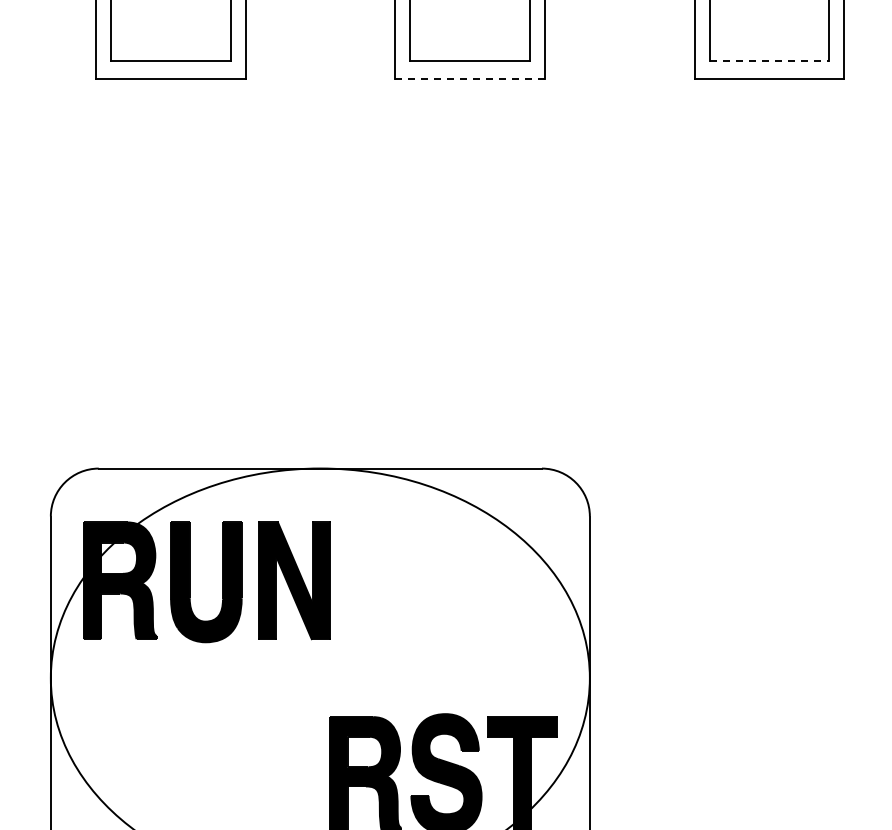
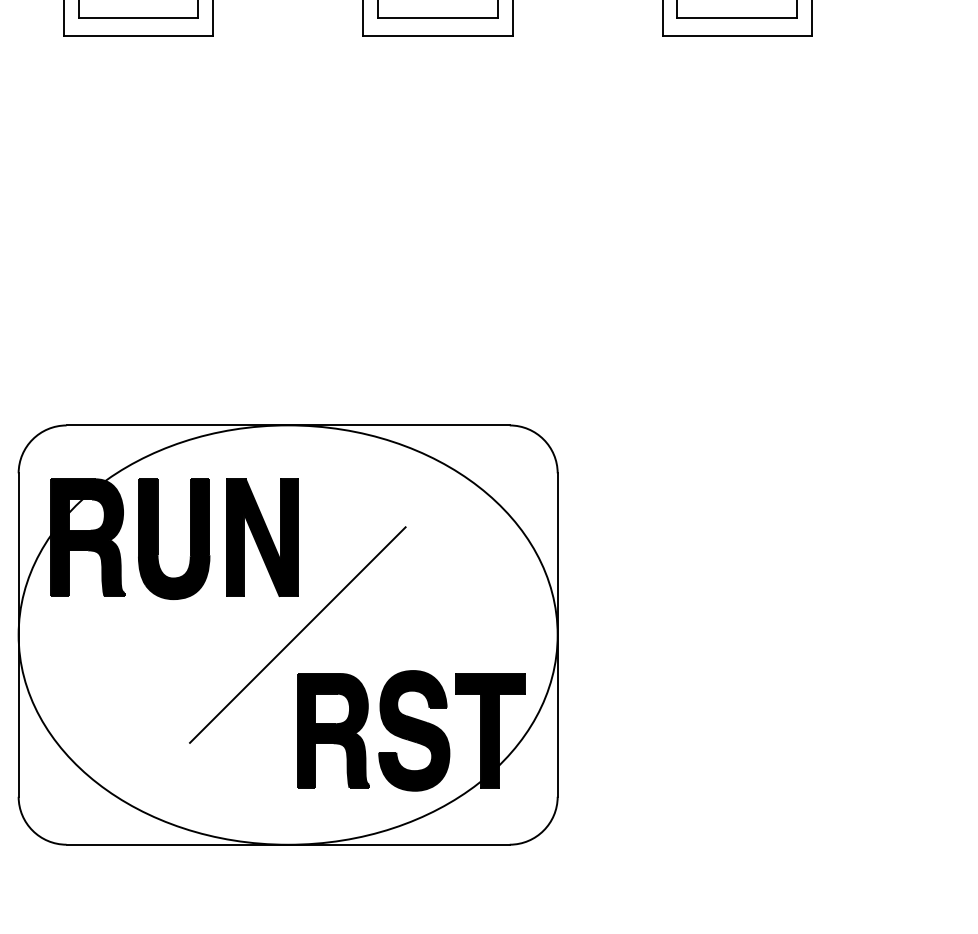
line: (769, 61) -> (737, 18), dashed -> solid
line: (469, 79) -> (437, 36), dashed -> solid
line: (329, 677) -> (297, 634), added

